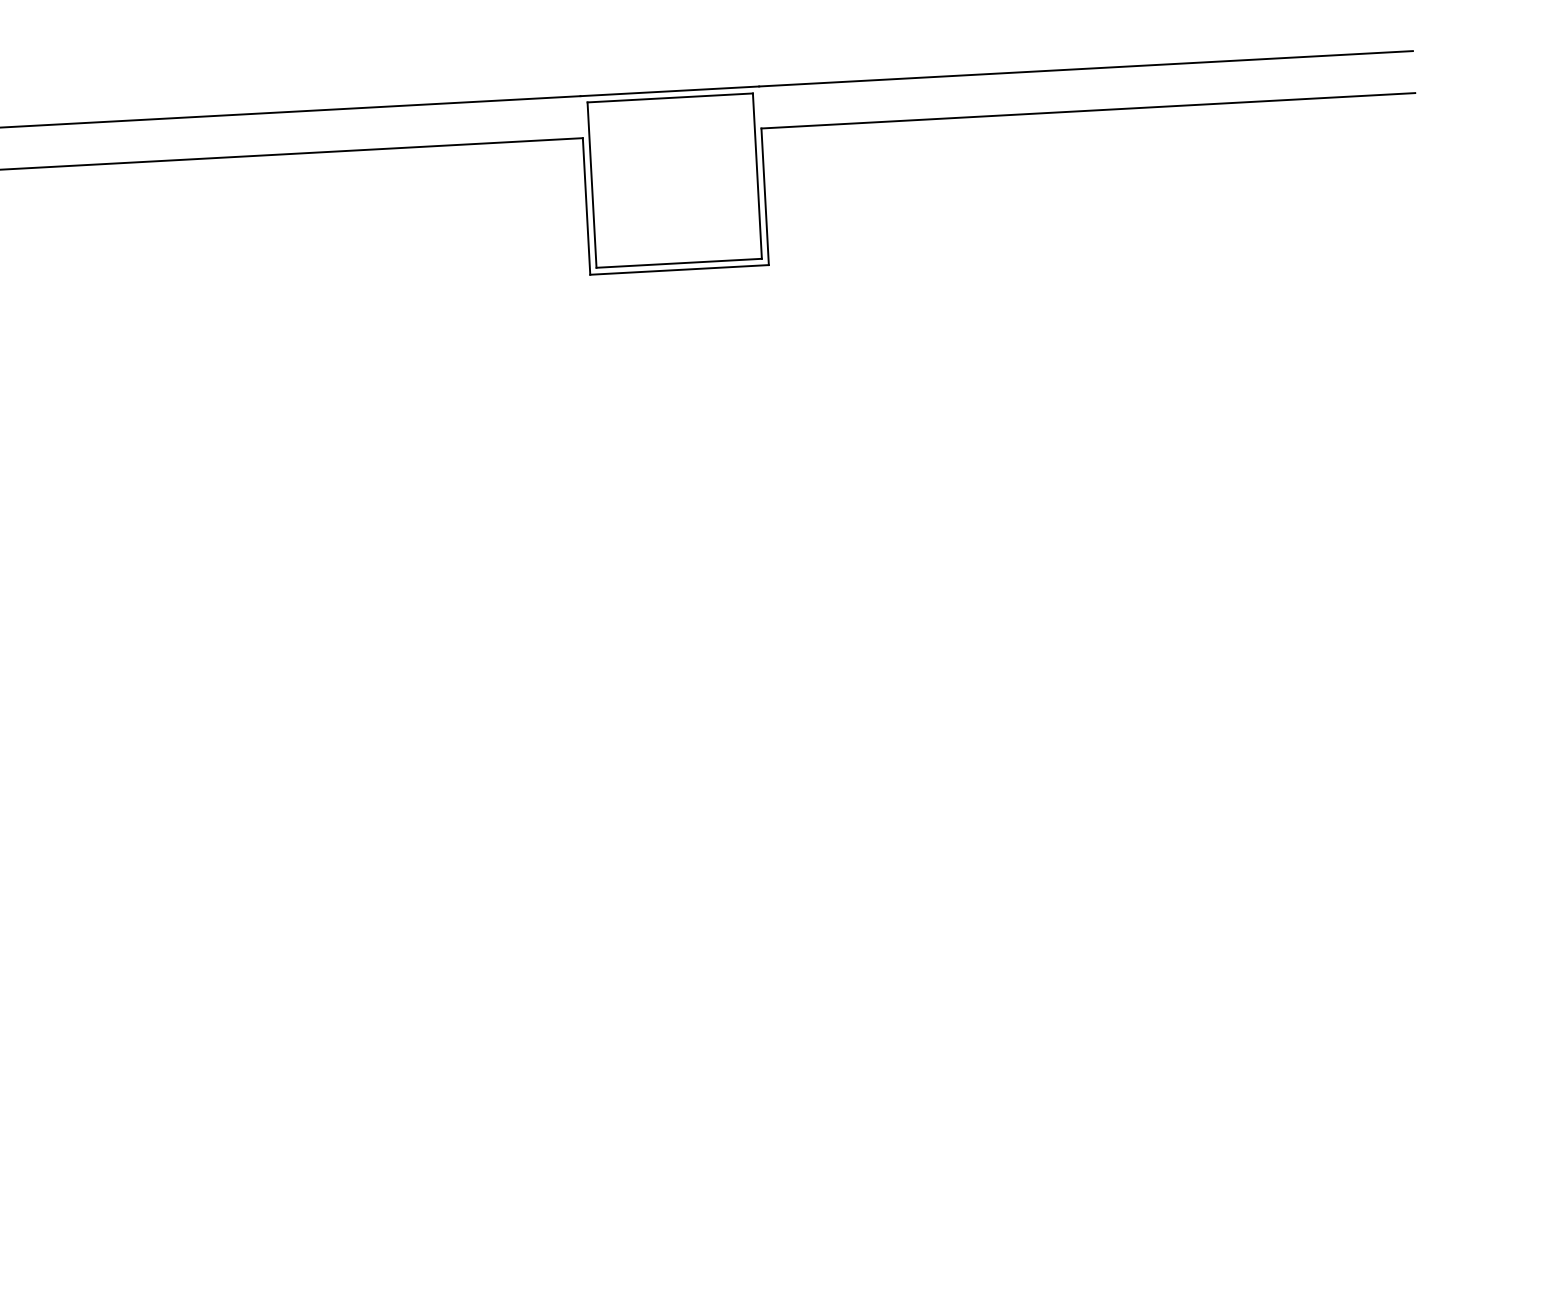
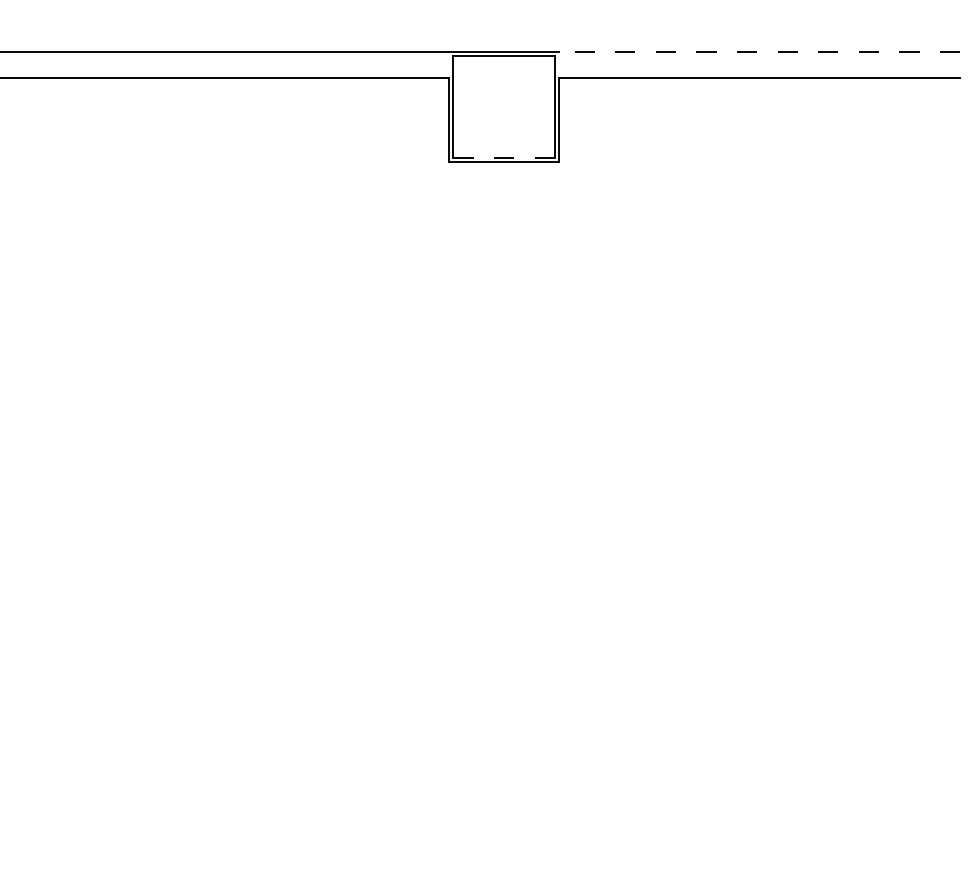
line: (1085, 68) -> (759, 52), solid -> dashed
line: (679, 262) -> (504, 157), solid -> dashed

